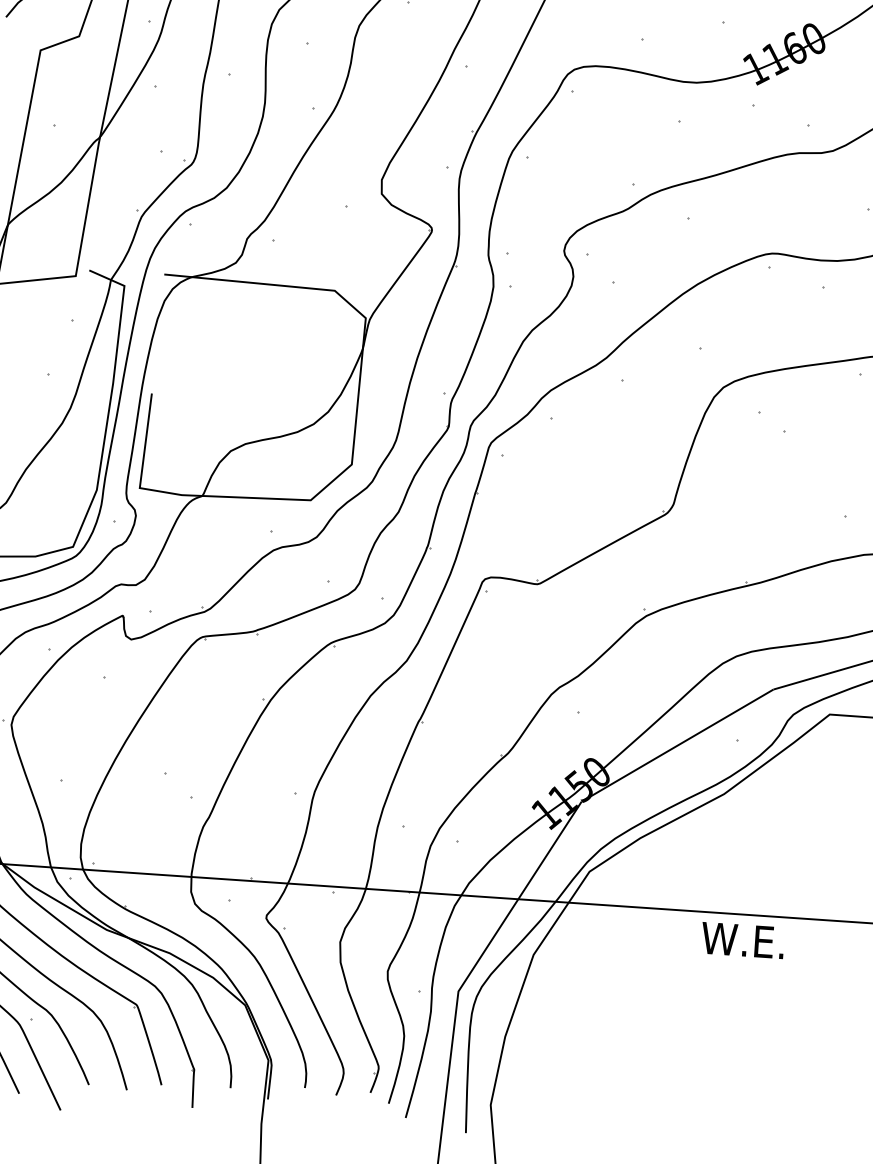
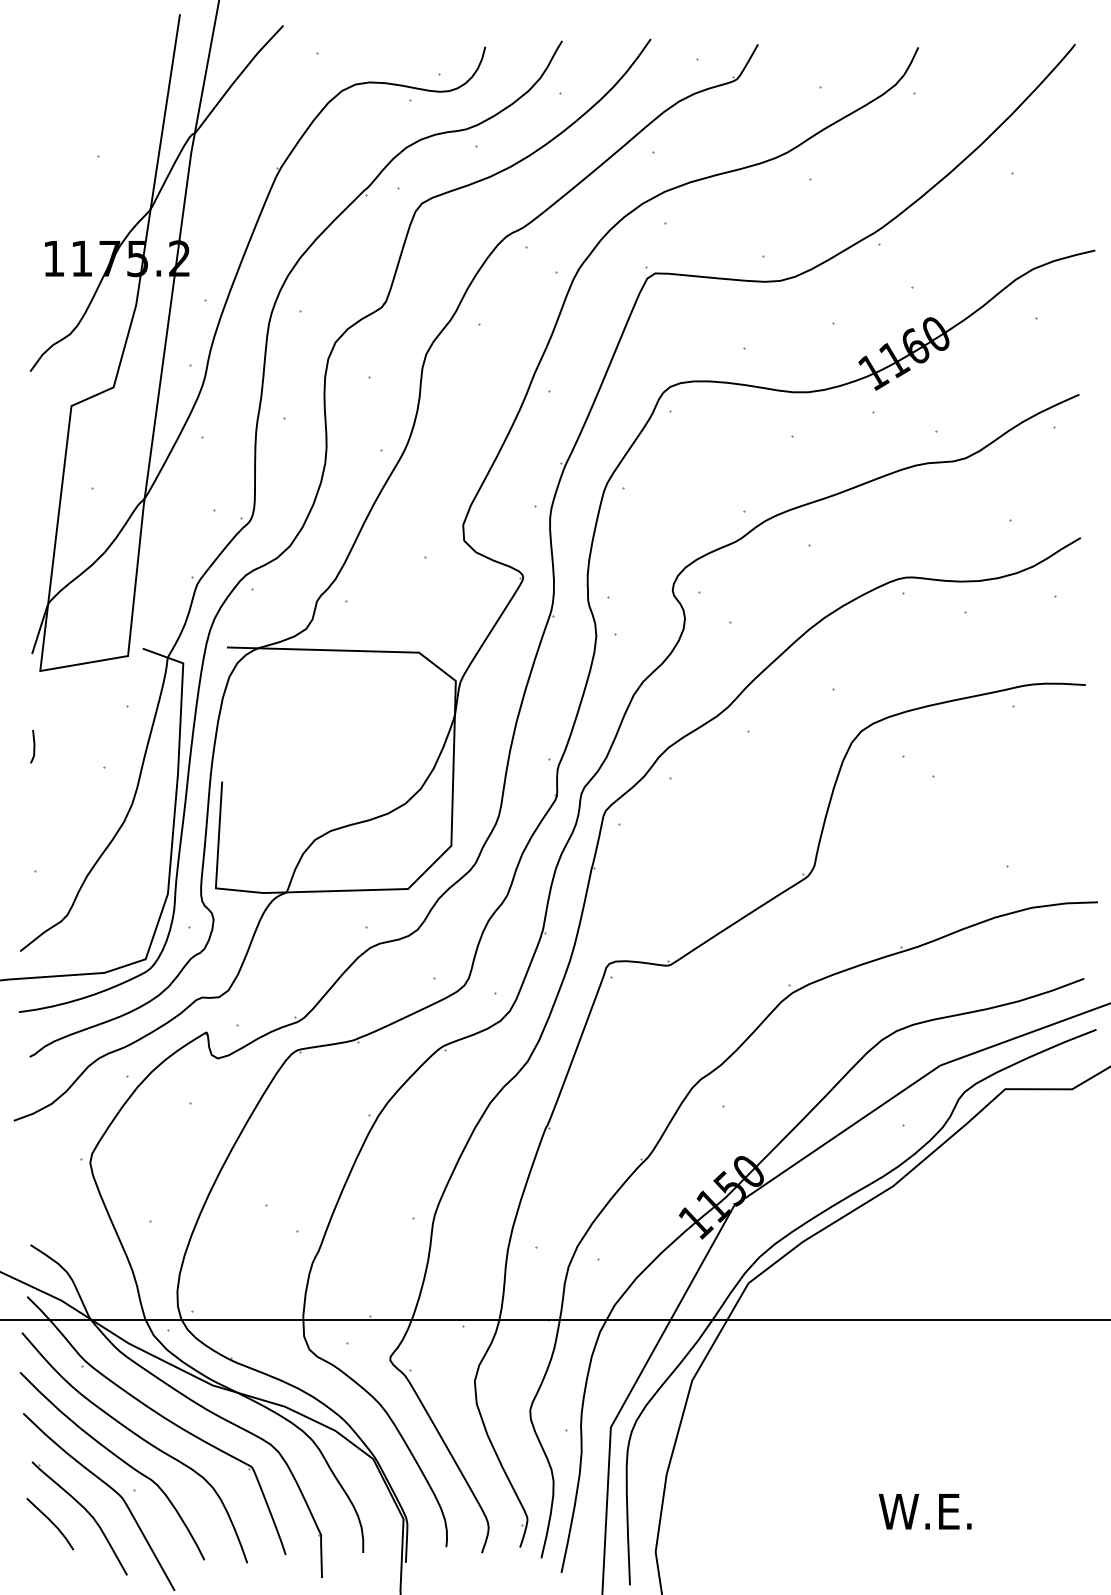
text: (742, 940) -> (924, 1511), moved

